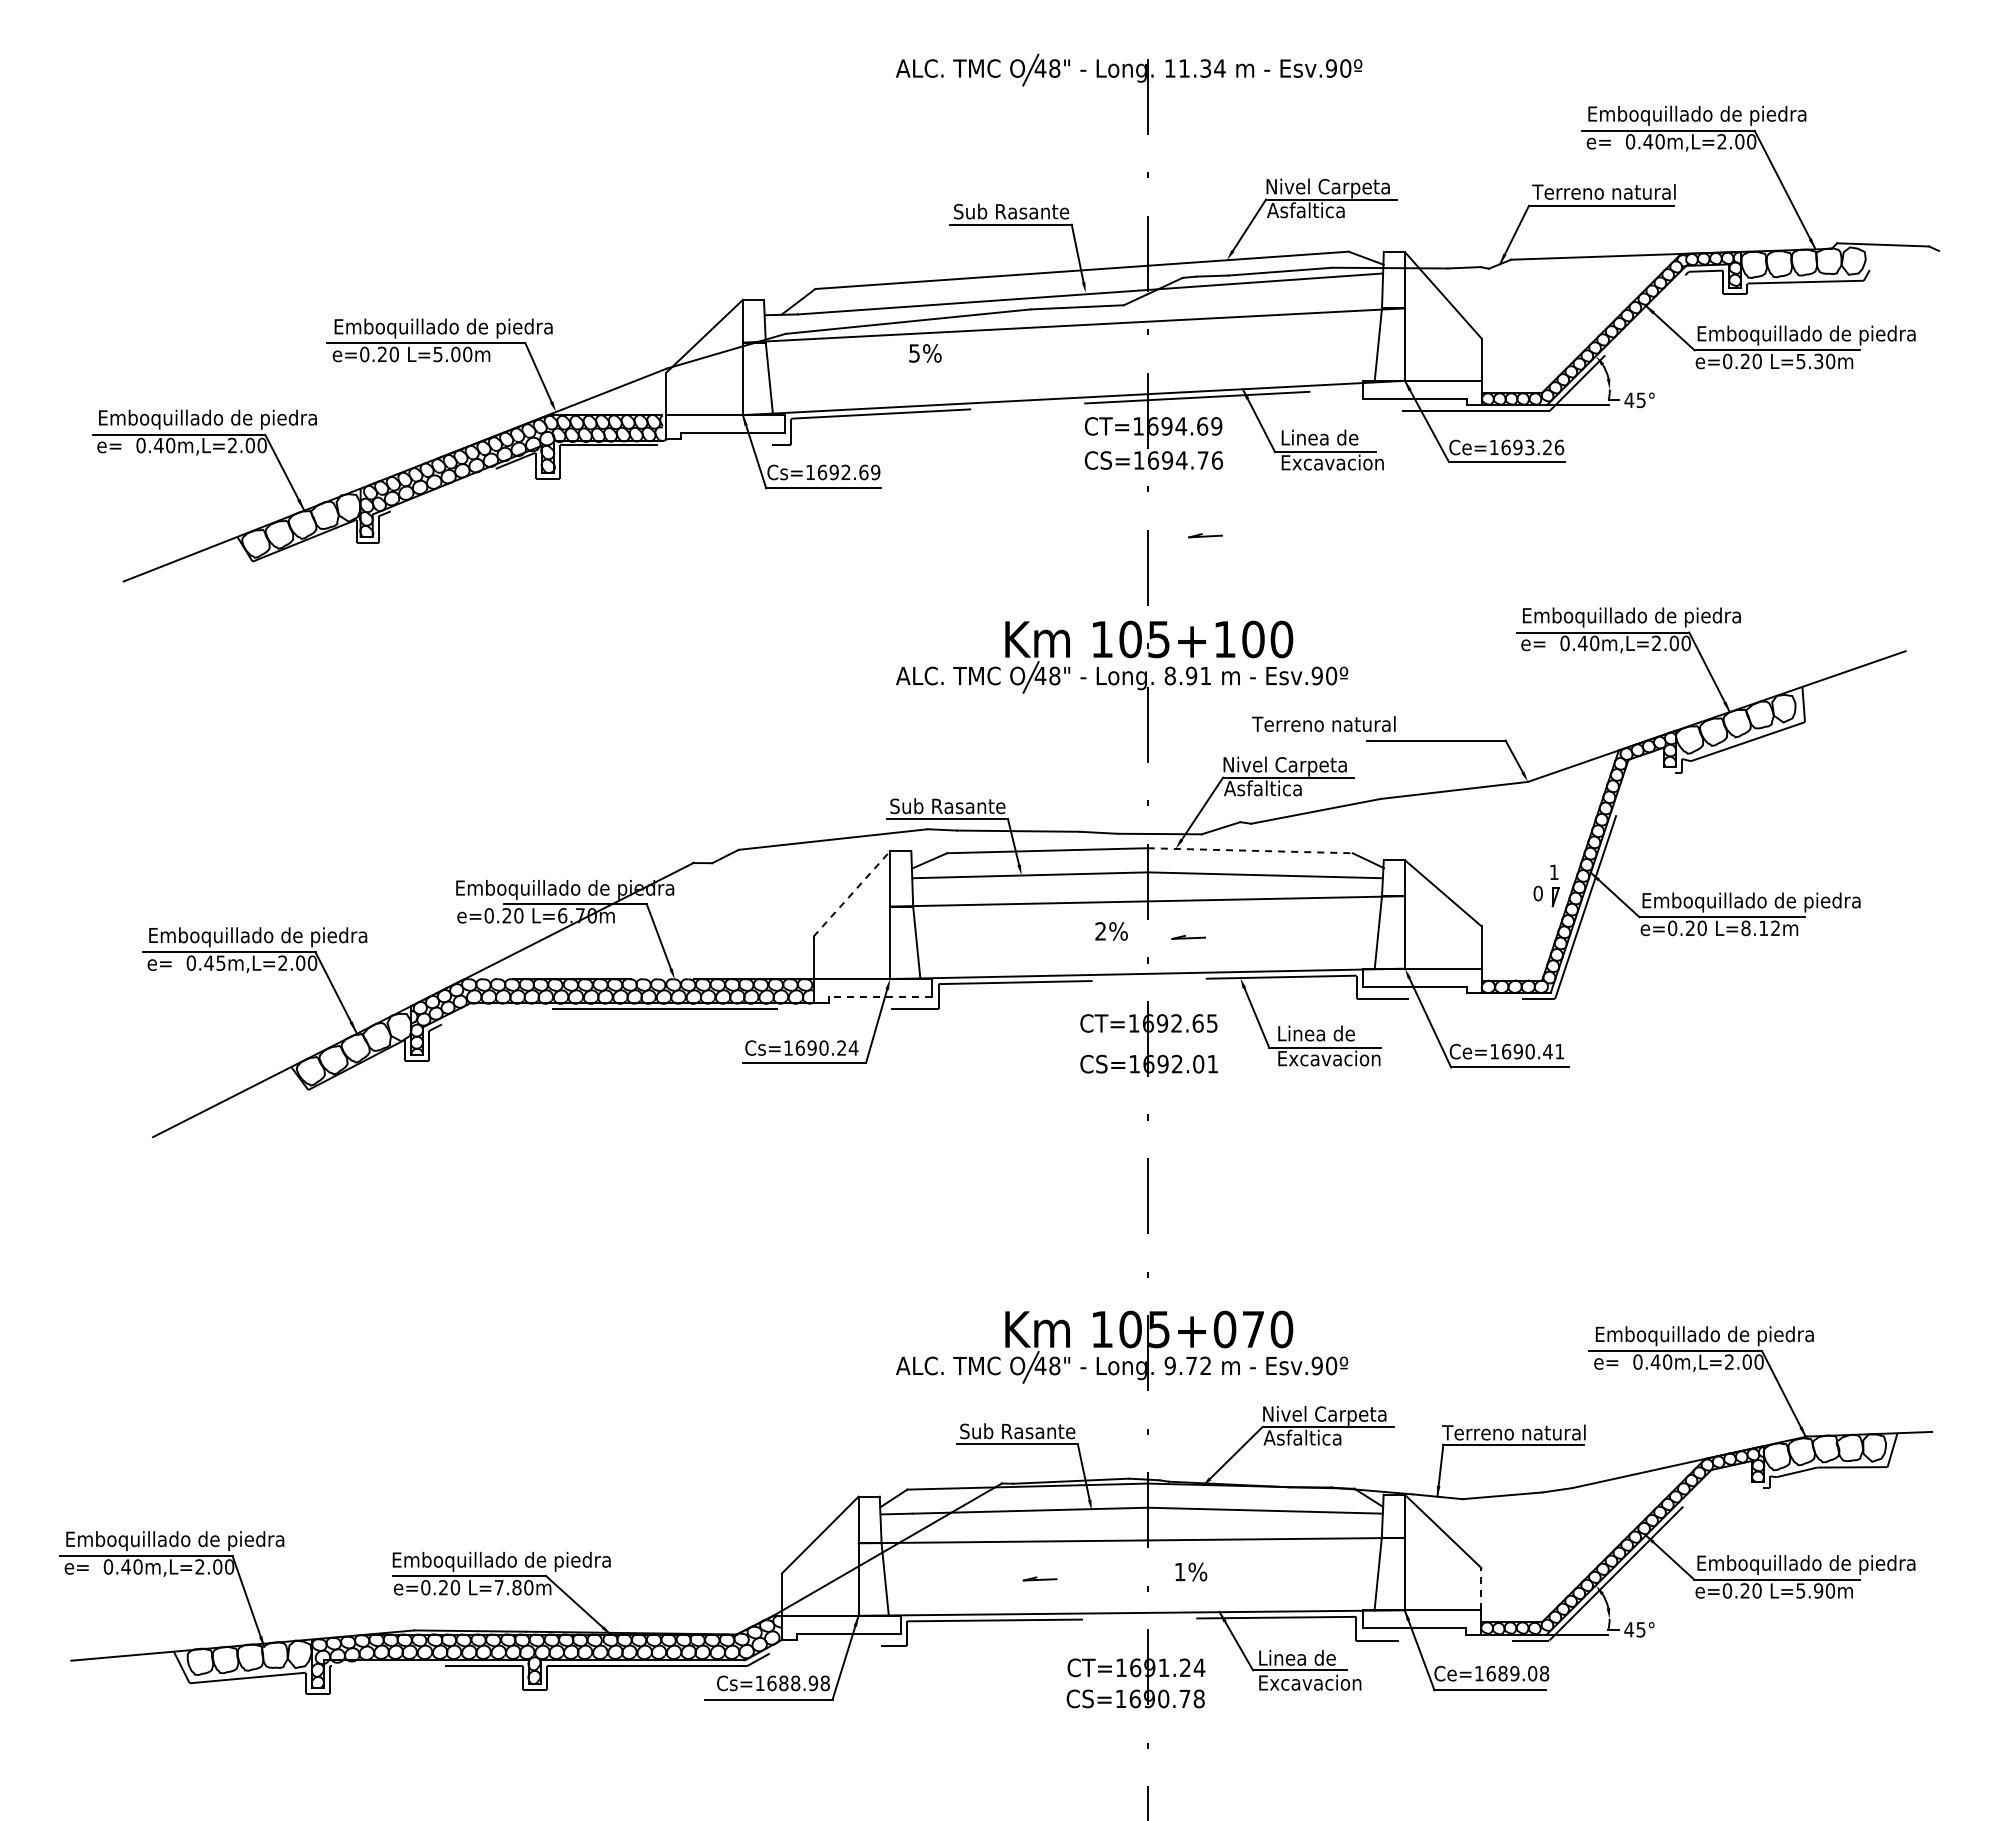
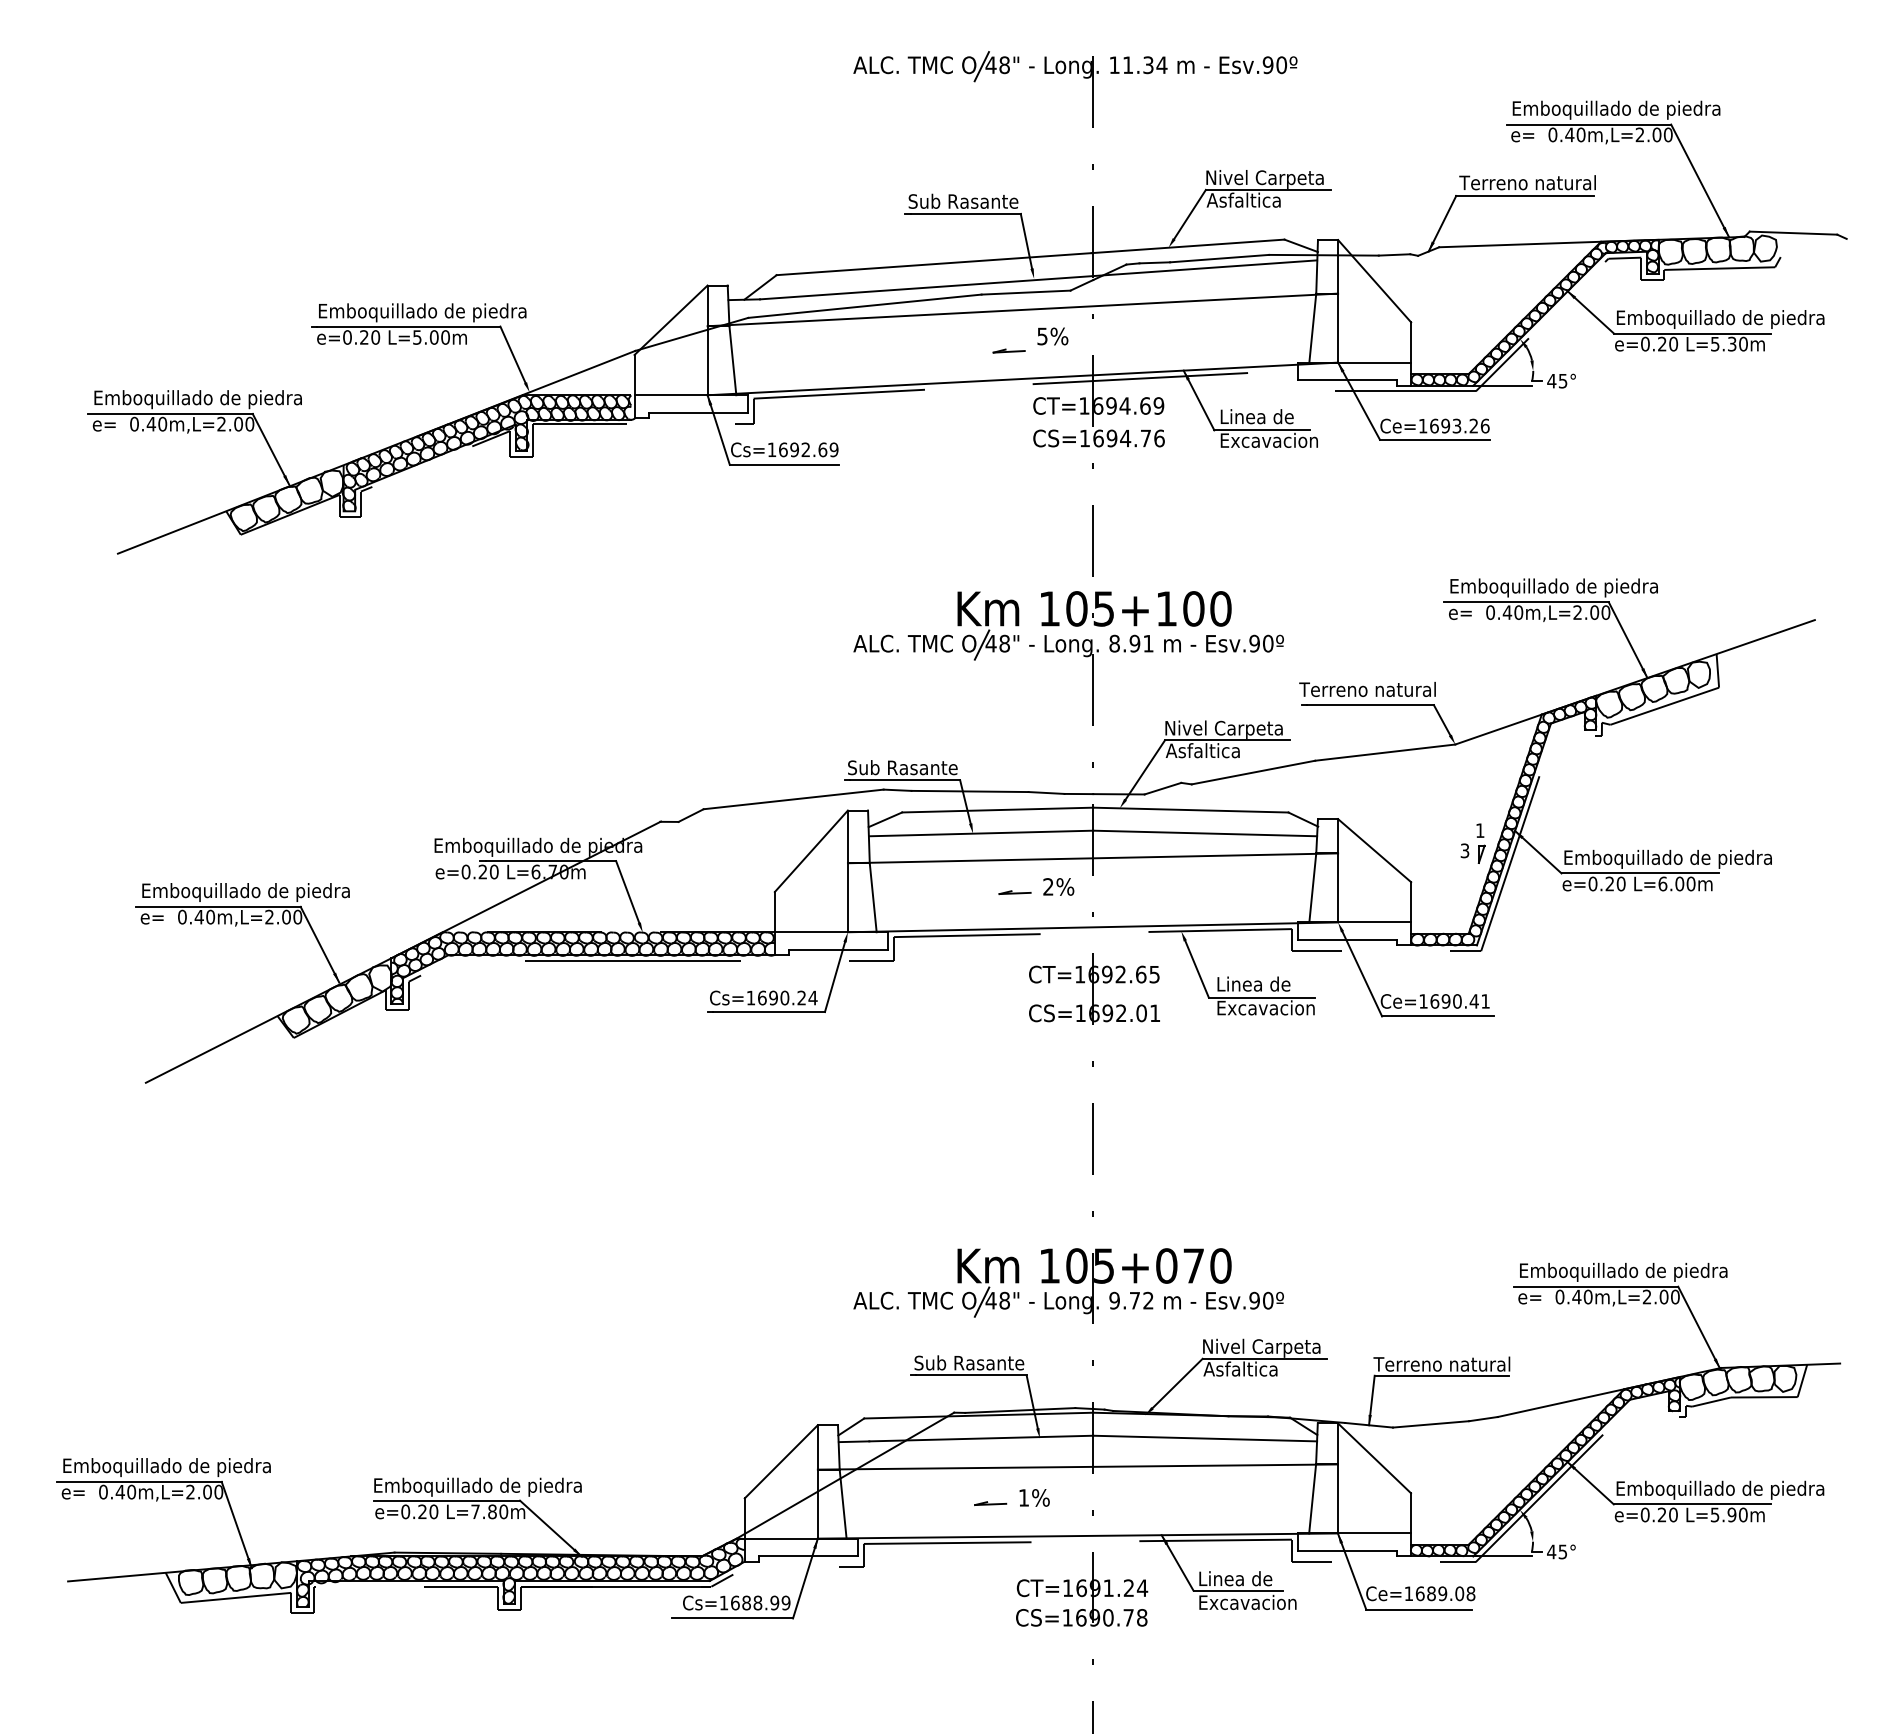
text: (925, 353) -> (1052, 336), moved
part: (1205, 535) -> (1009, 350), moved
text: (1323, 723) -> (1367, 688), moved
line: (1250, 850) -> (1191, 809), dashed -> solid
line: (852, 893) -> (812, 850), dashed -> solid
text: (1537, 893) -> (1464, 850), 0 -> 3
text: (1760, 928) -> (1676, 884), L=8.12m -> L=6.00m
part: (1188, 936) -> (1014, 891), moved
text: (220, 962) -> (210, 916), 0.45m,L=2.00 -> 0.40m,L=2.00
line: (880, 997) -> (838, 949), dashed -> solid
text: (1191, 1571) -> (1034, 1497), moved
line: (1481, 1588) -> (1411, 1512), dashed -> solid
text: (824, 1683) -> (785, 1603), Cs=1688.98 -> Cs=1688.99

